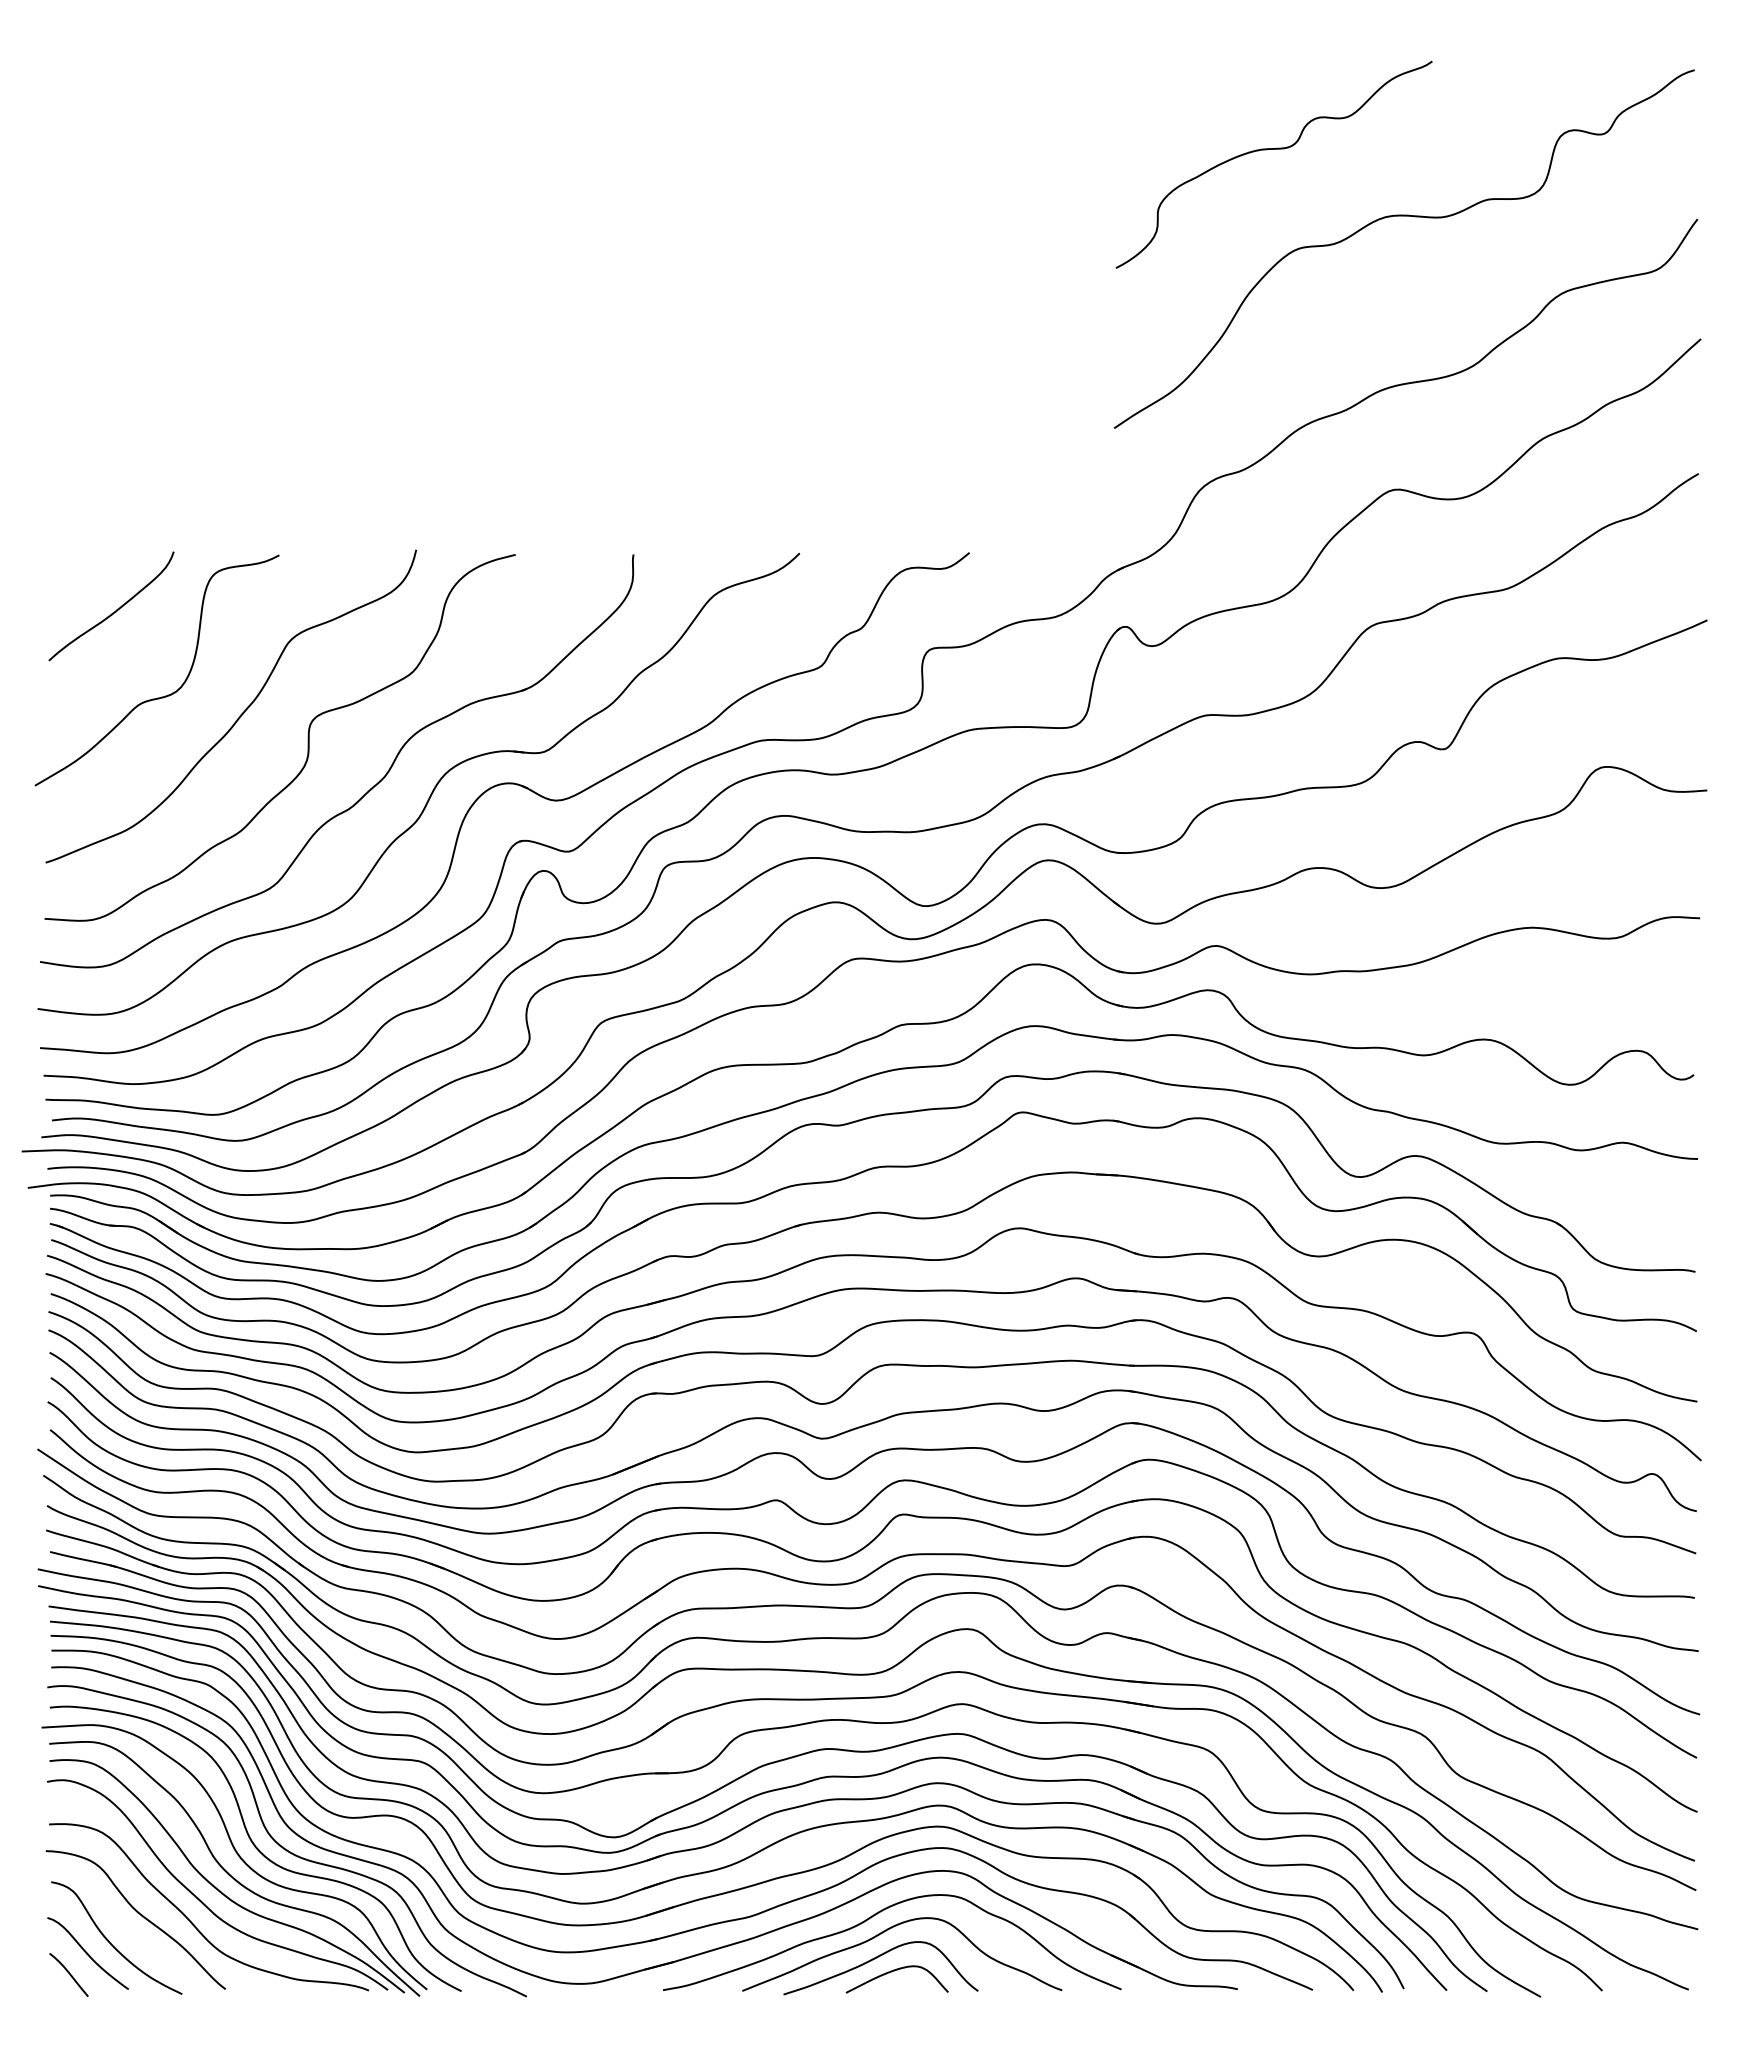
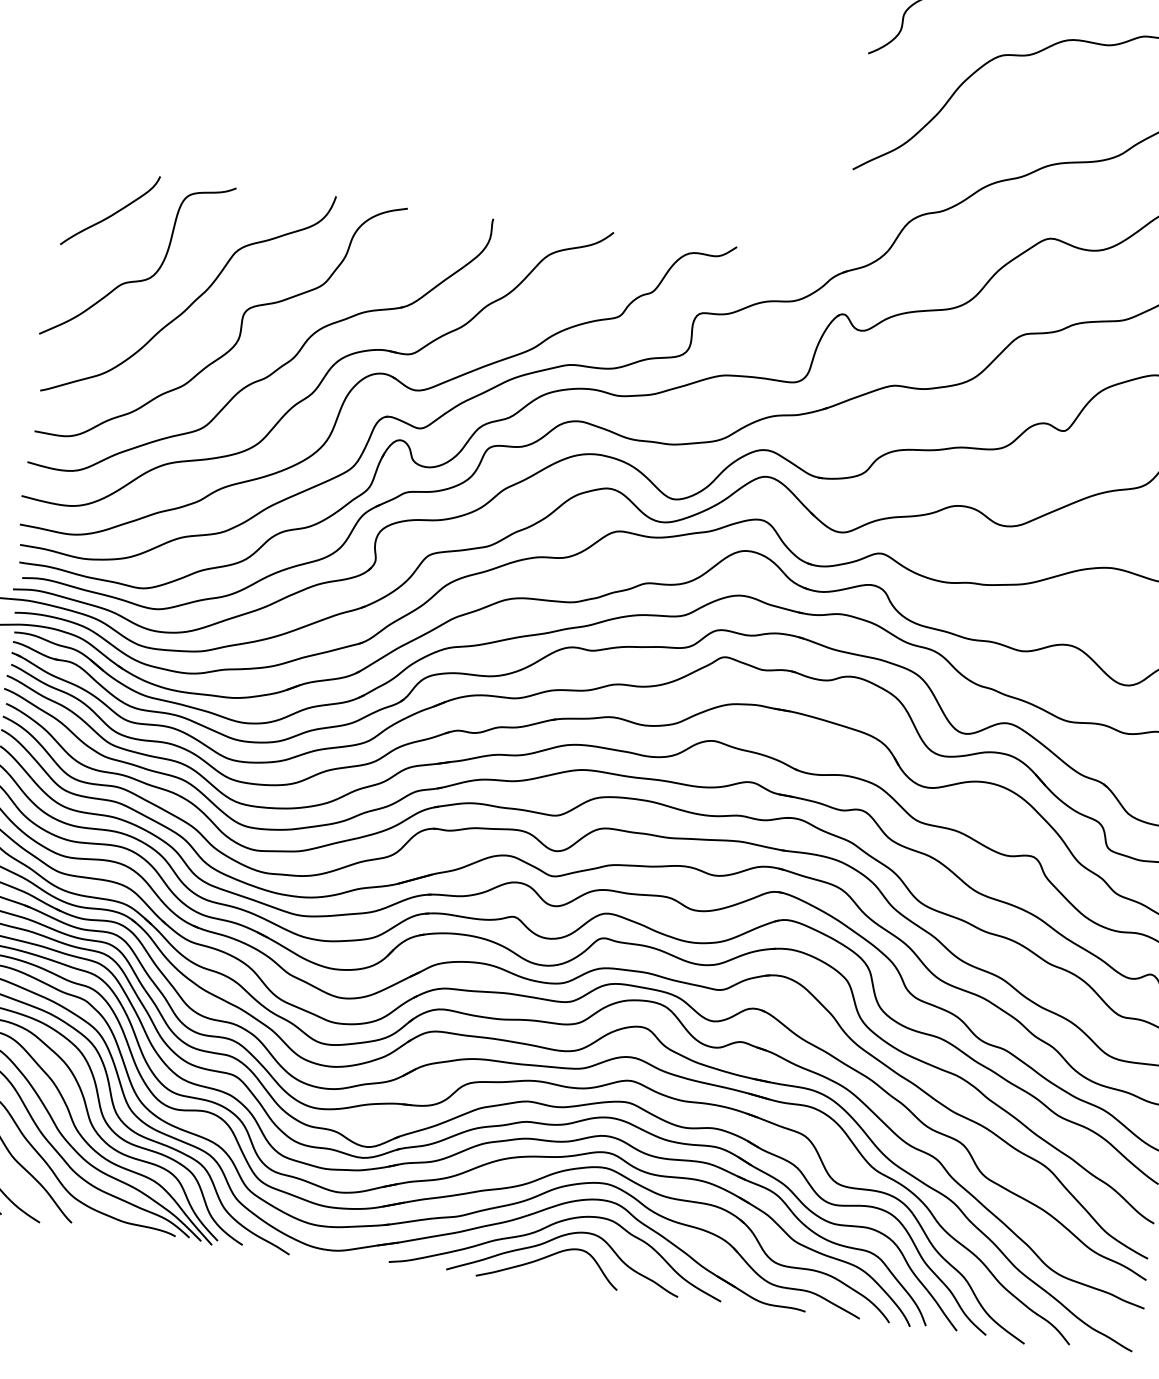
curve: (892, 1972) -> (556, 1269), removed

